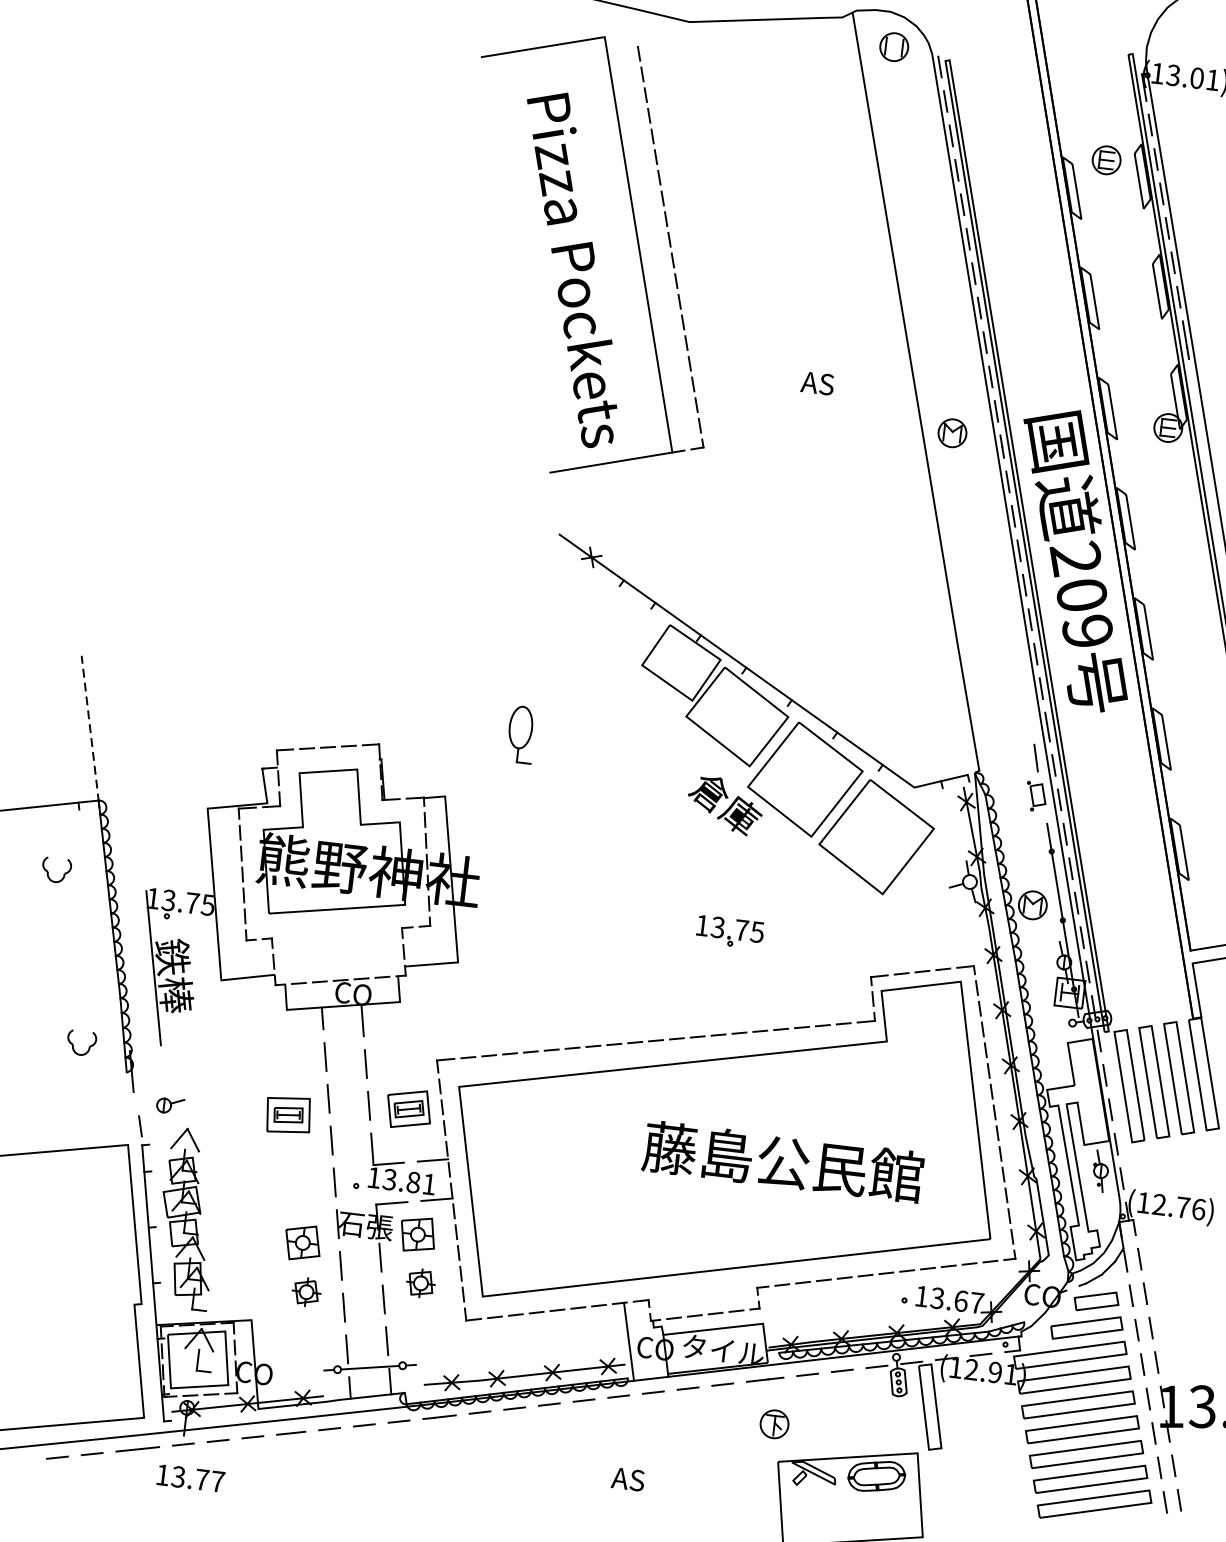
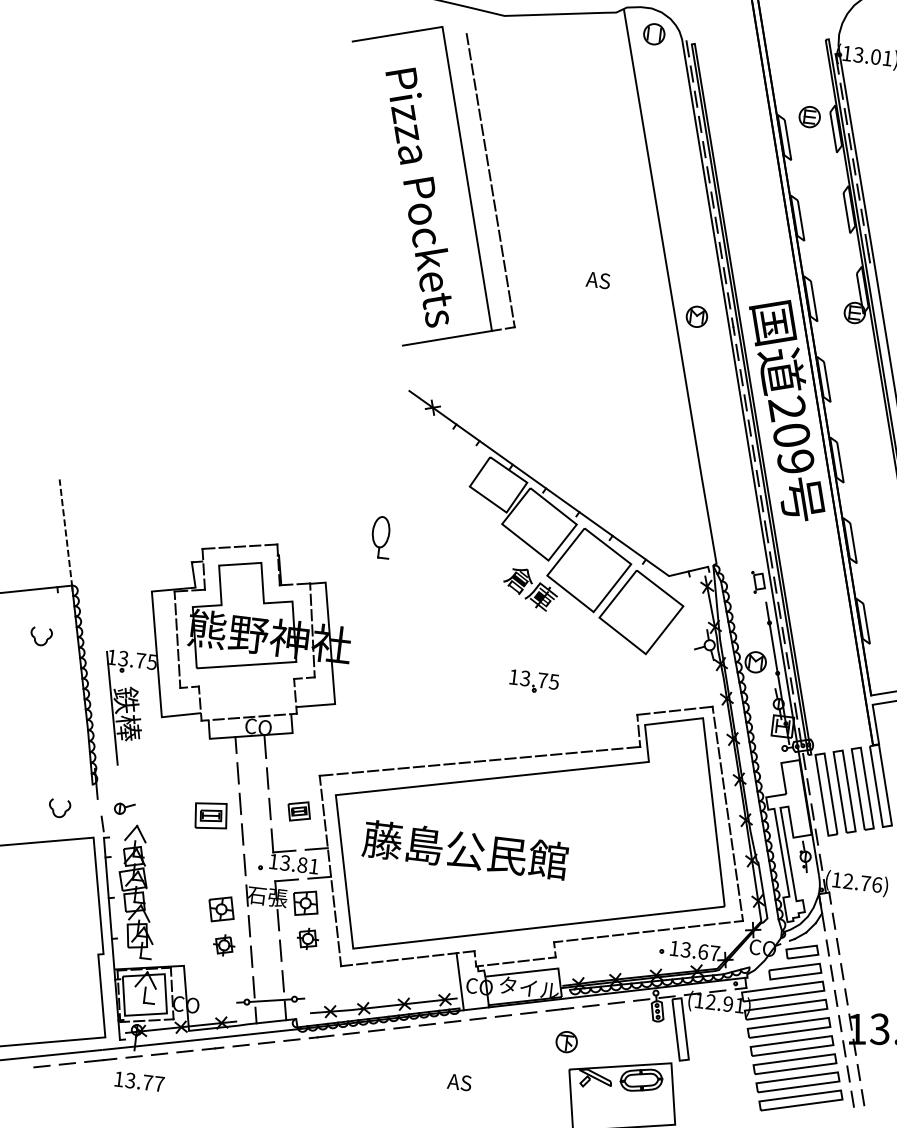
line: (1035, 757) -> (757, 554), removed
part: (88, 1046) -> (64, 810), moved
part: (408, 1108) -> (298, 810), size x0.7
text: (782, 1162) -> (464, 850), moved

